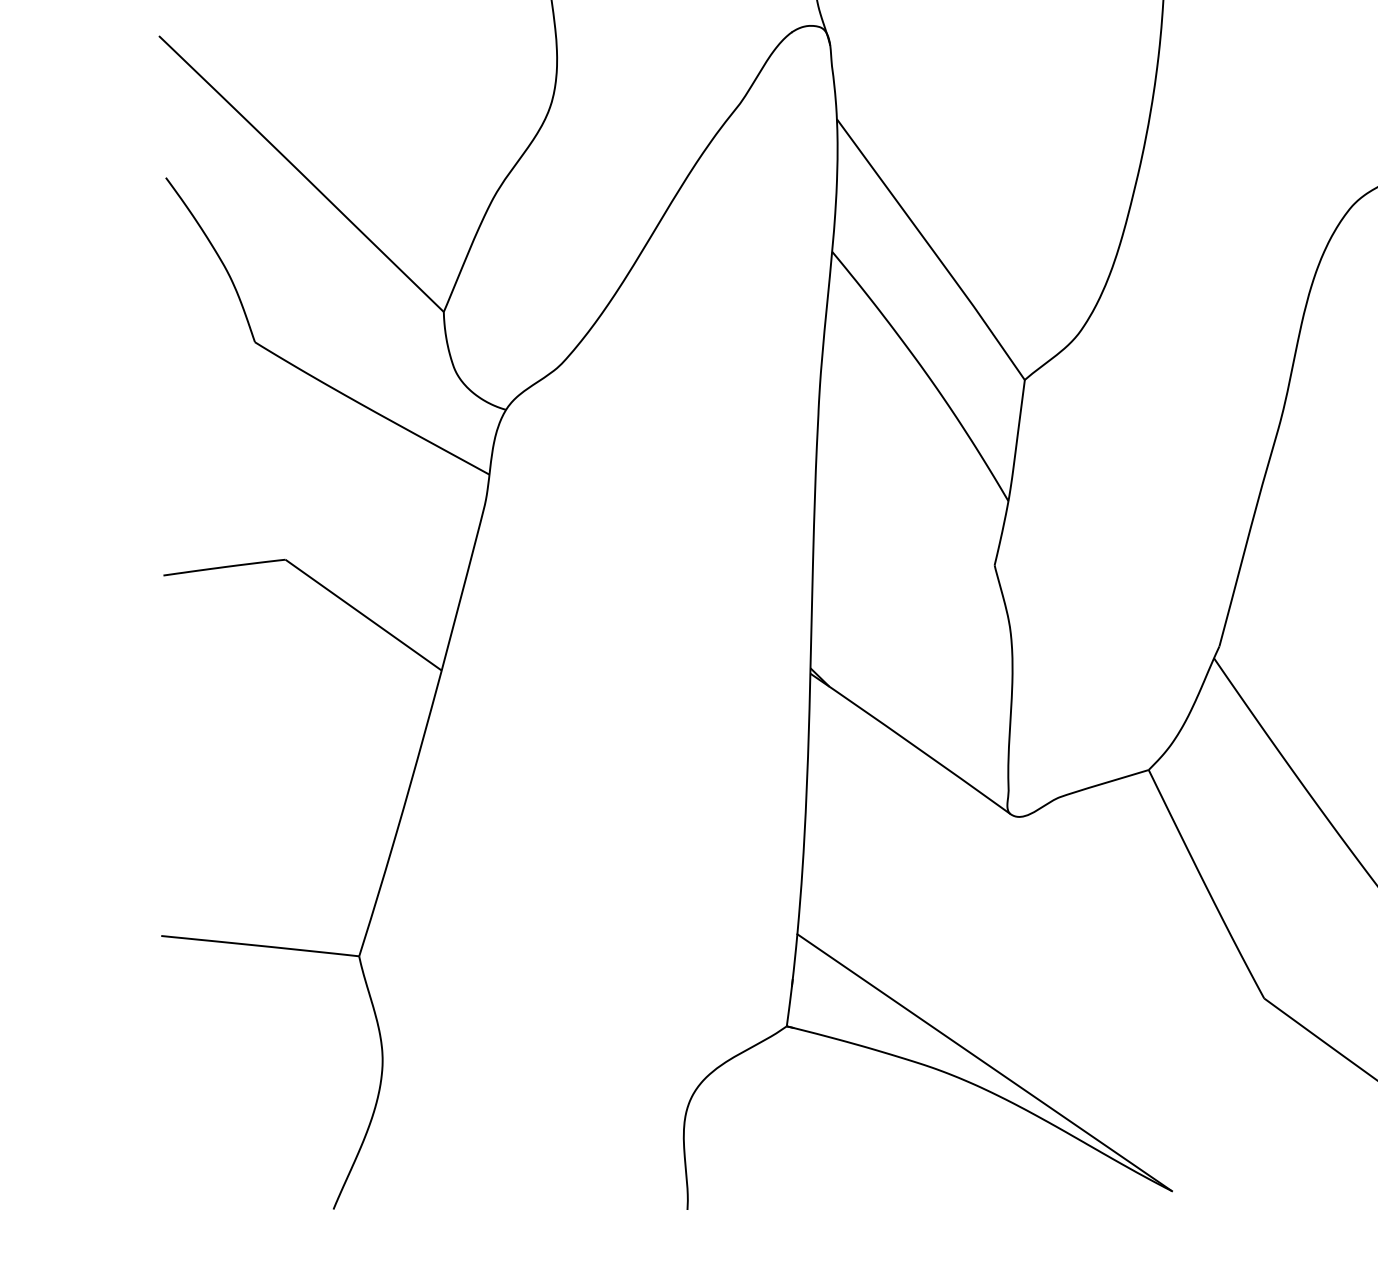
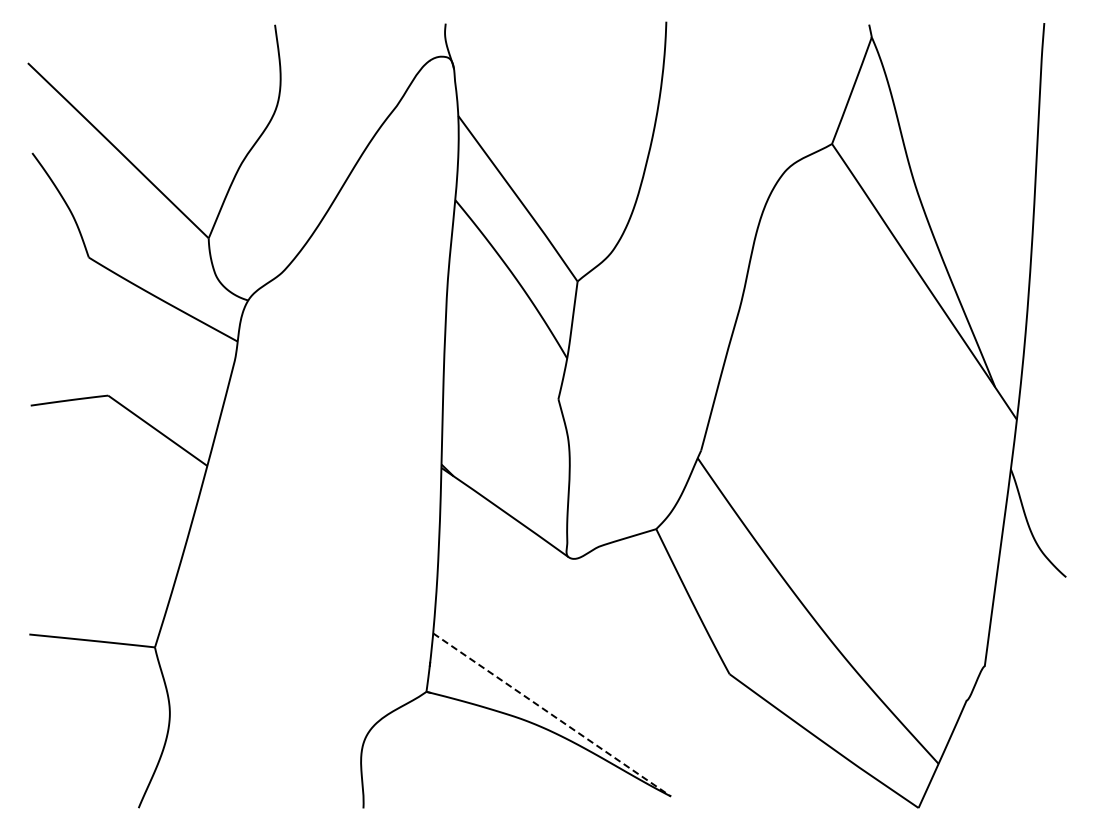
line: (985, 1063) -> (552, 715), solid -> dashed

